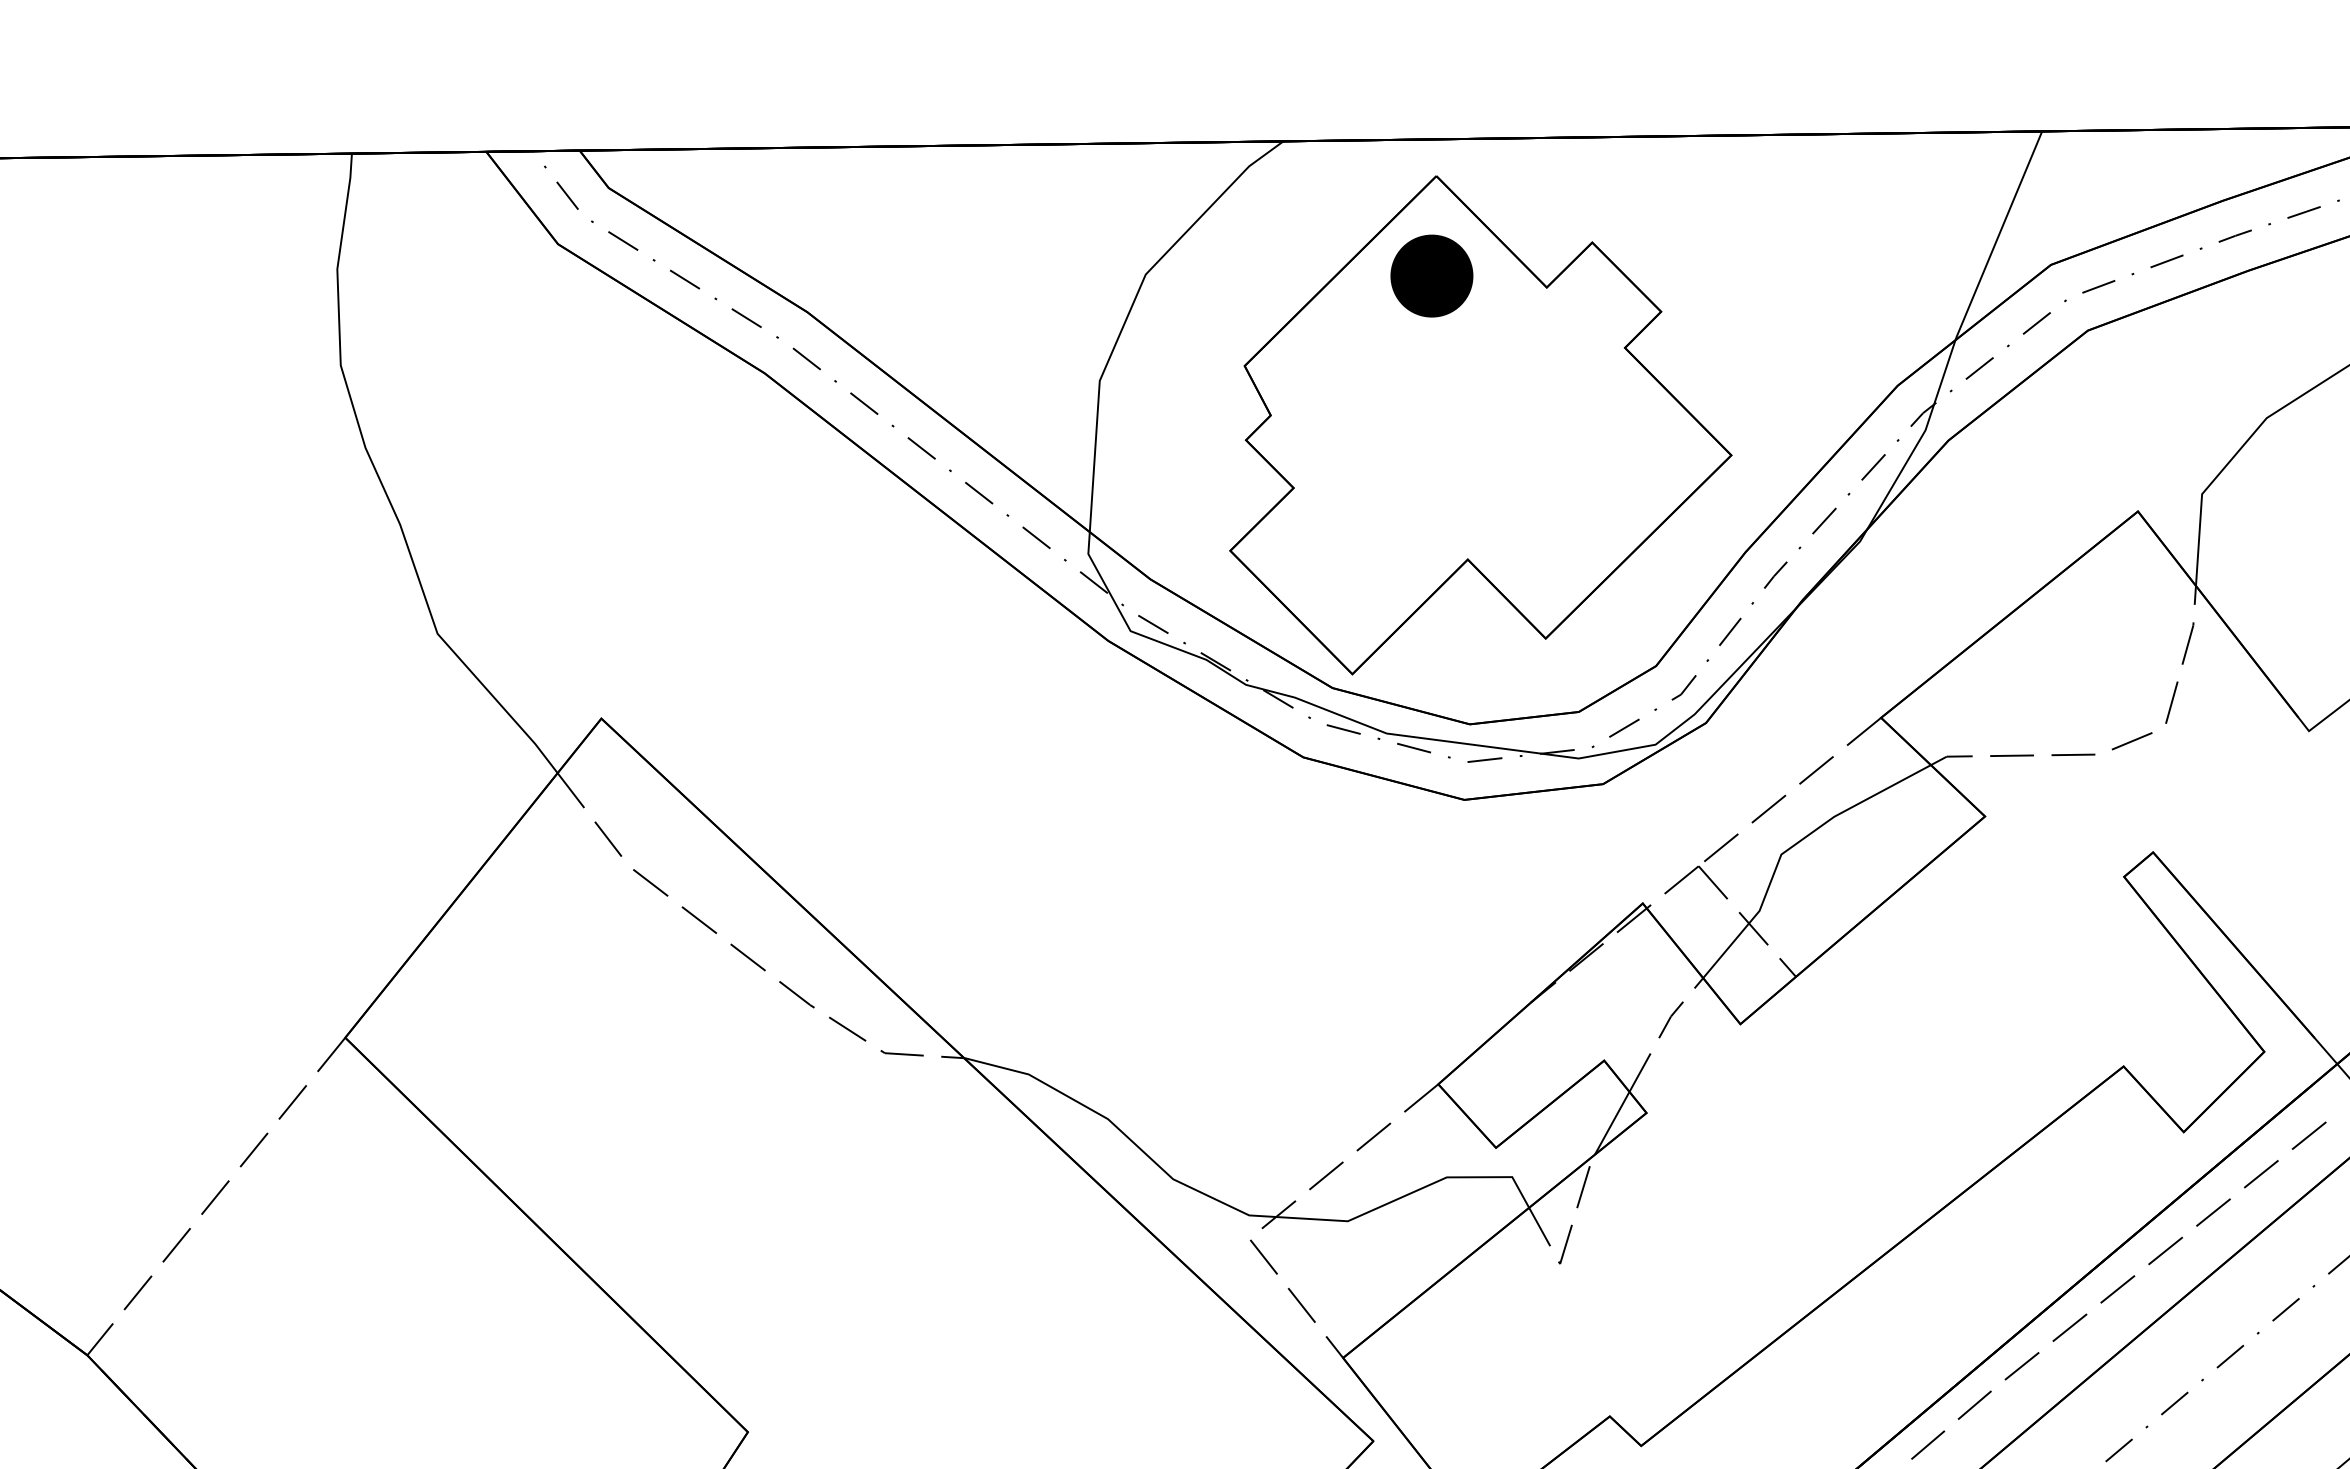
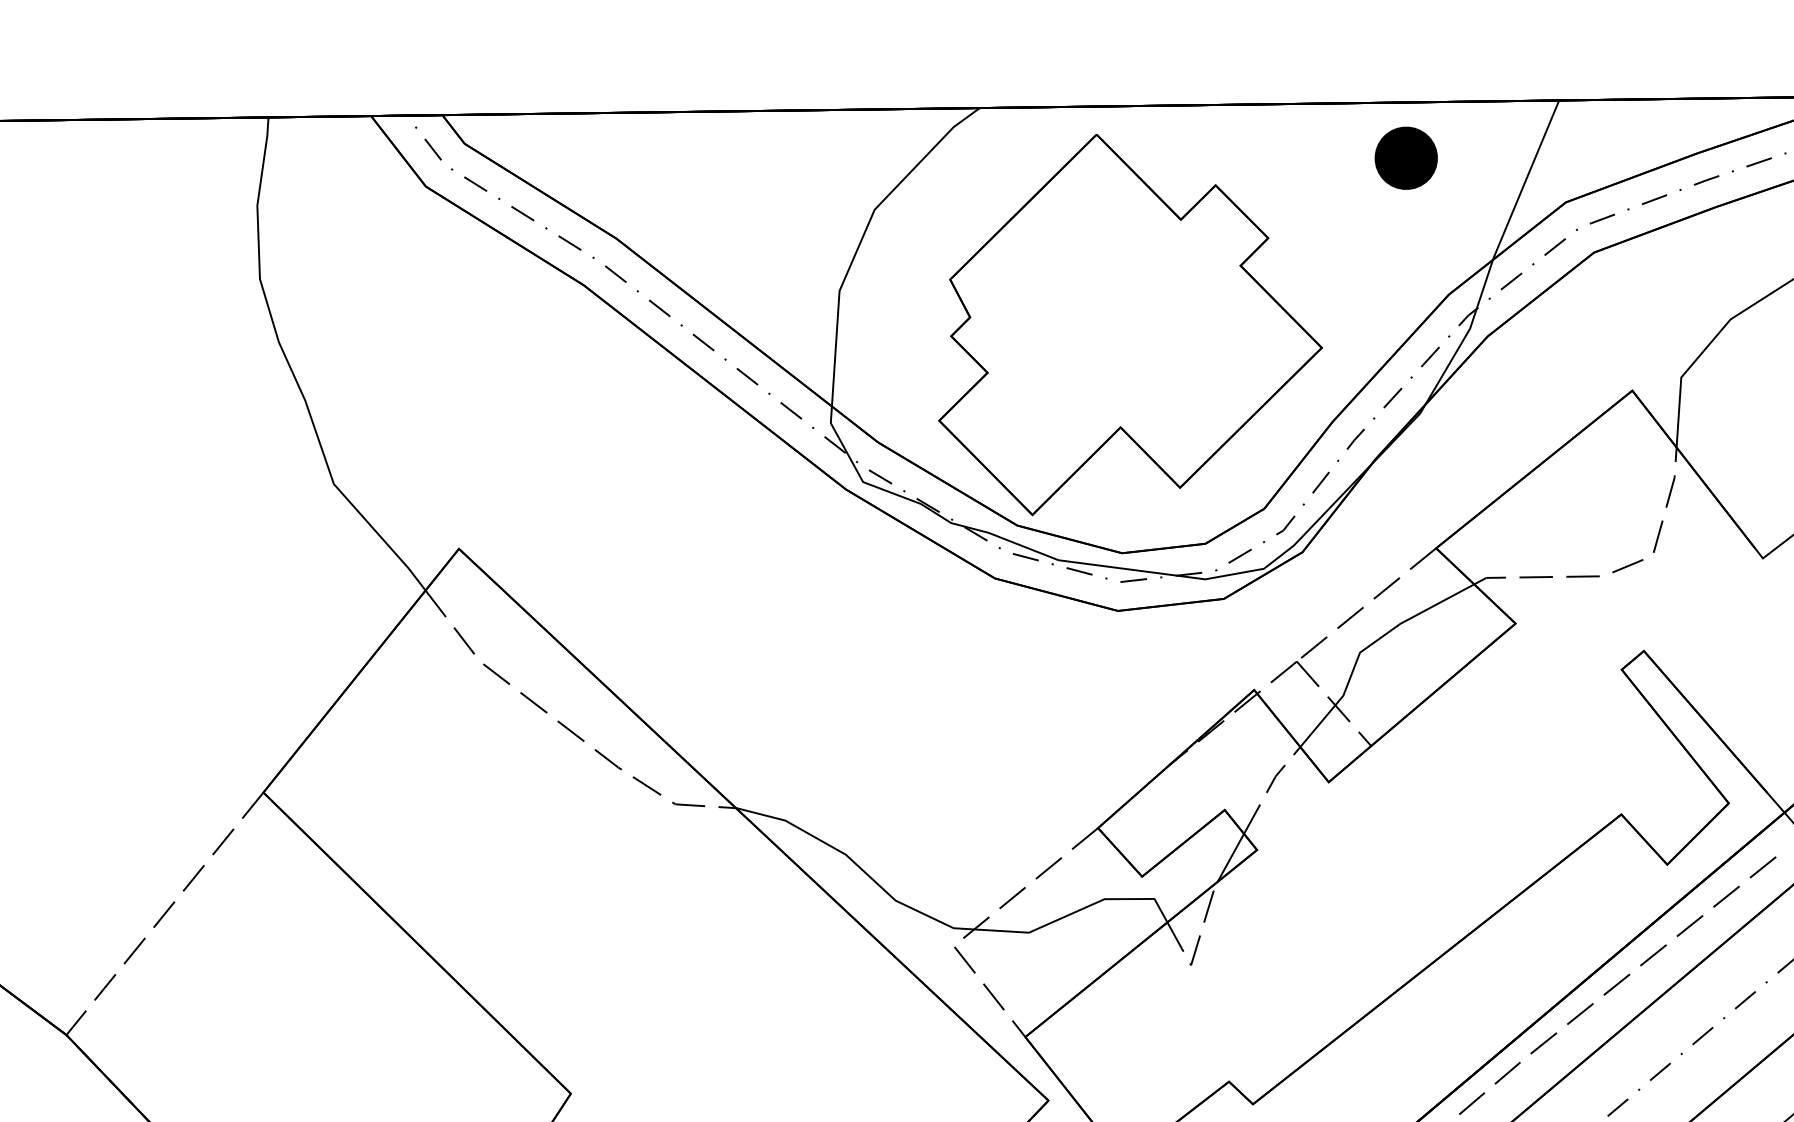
part: (1431, 275) -> (1405, 157), moved

